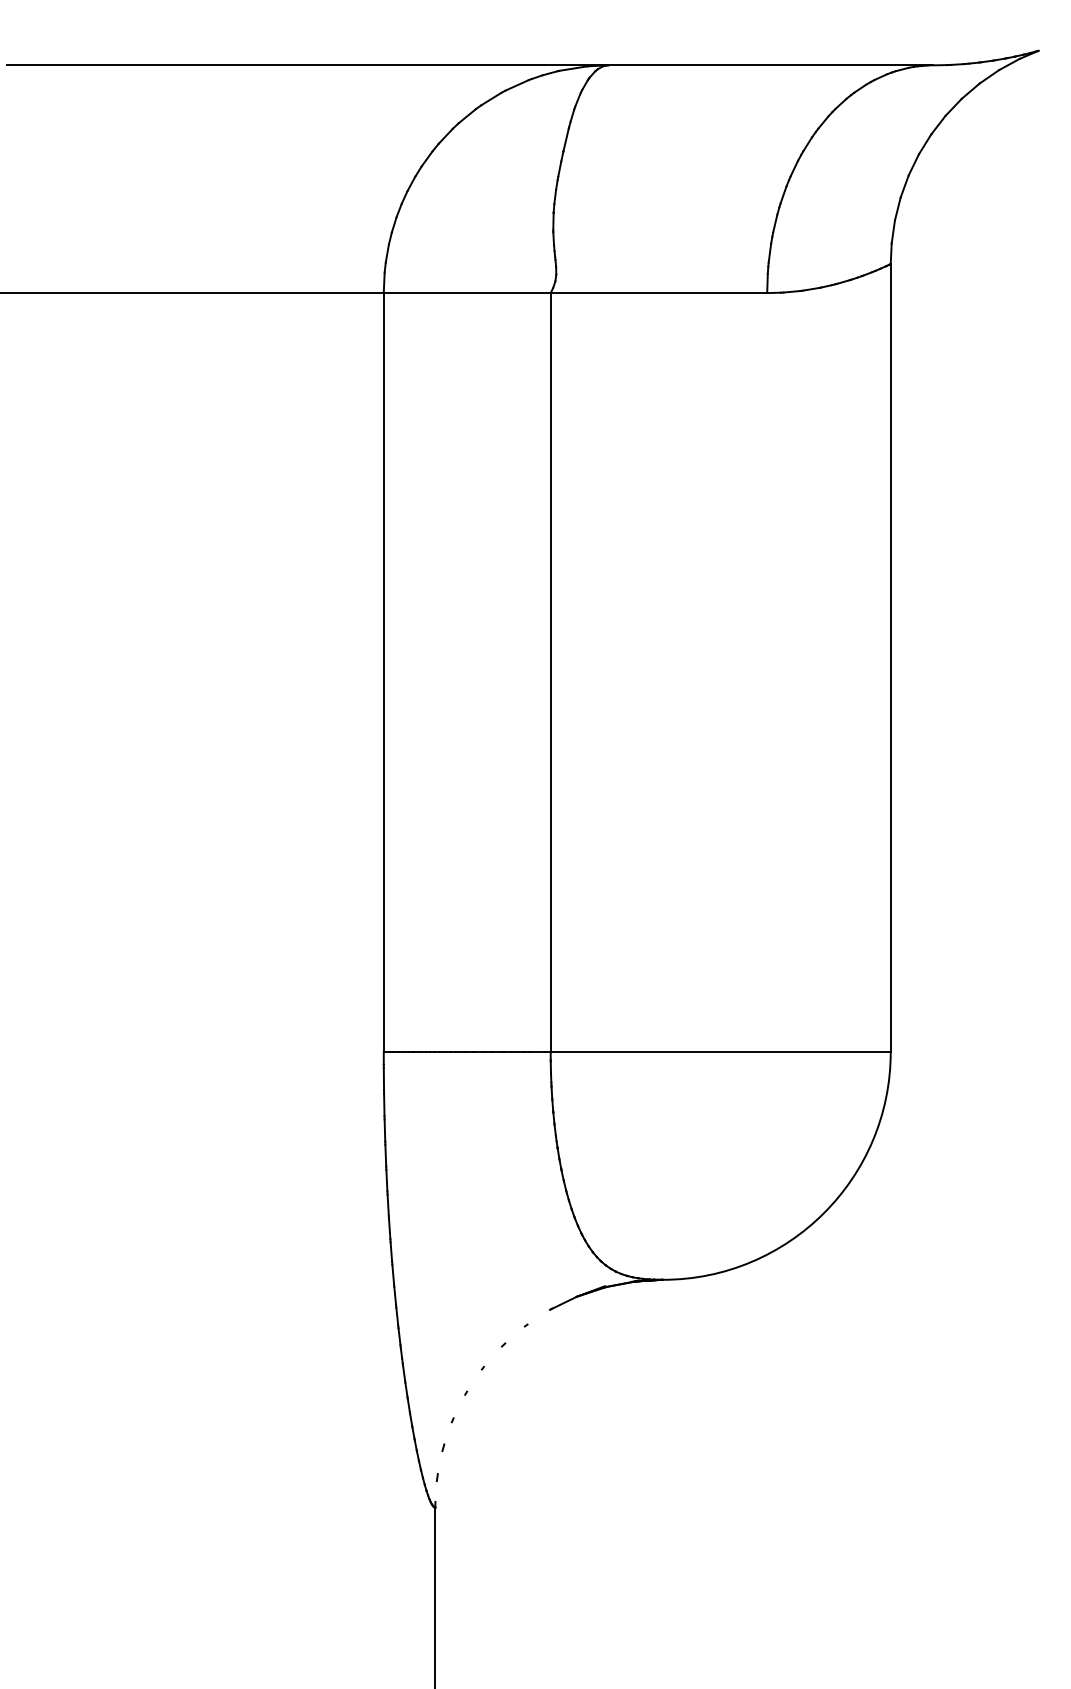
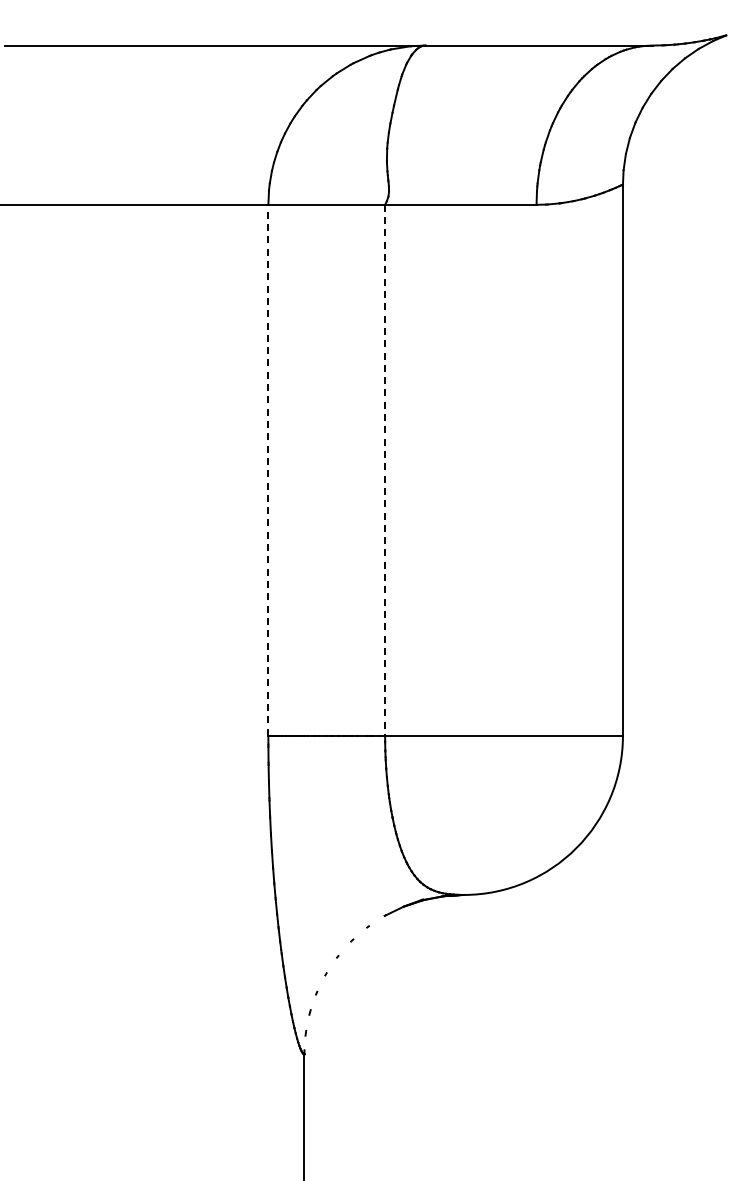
line: (383, 671) -> (268, 469), solid -> dashed
line: (551, 672) -> (385, 470), solid -> dashed

